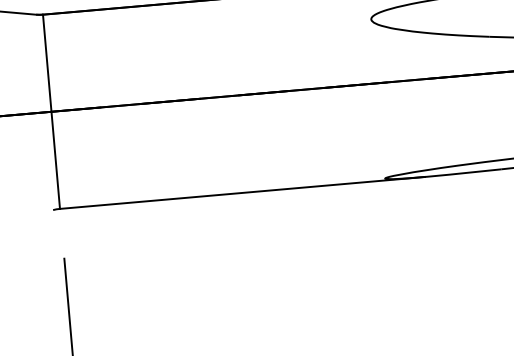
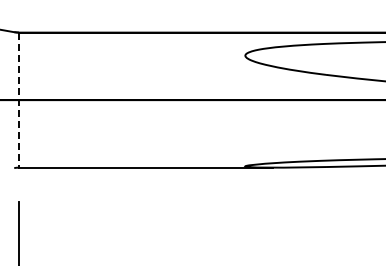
line: (52, 112) -> (19, 100), solid -> dashed

